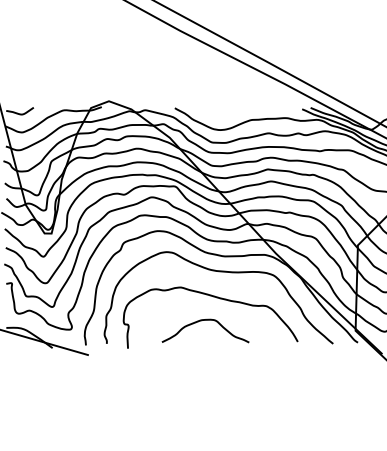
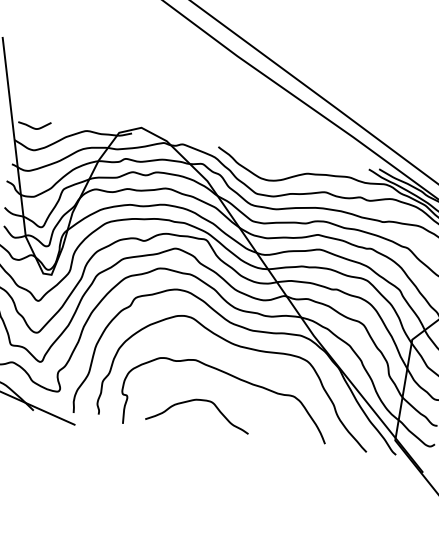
curve: (201, 321) -> (195, 401), moved

